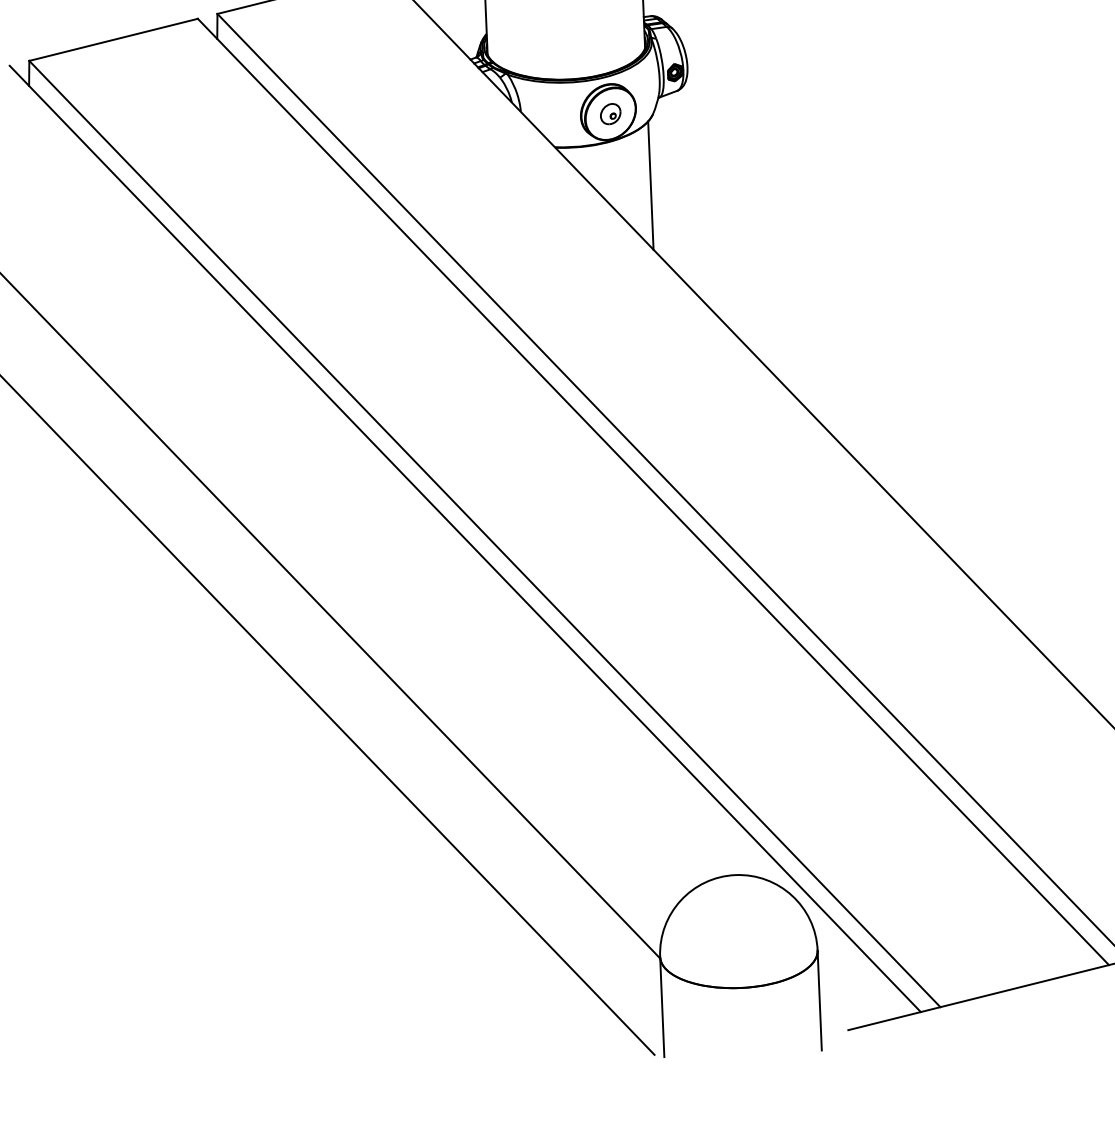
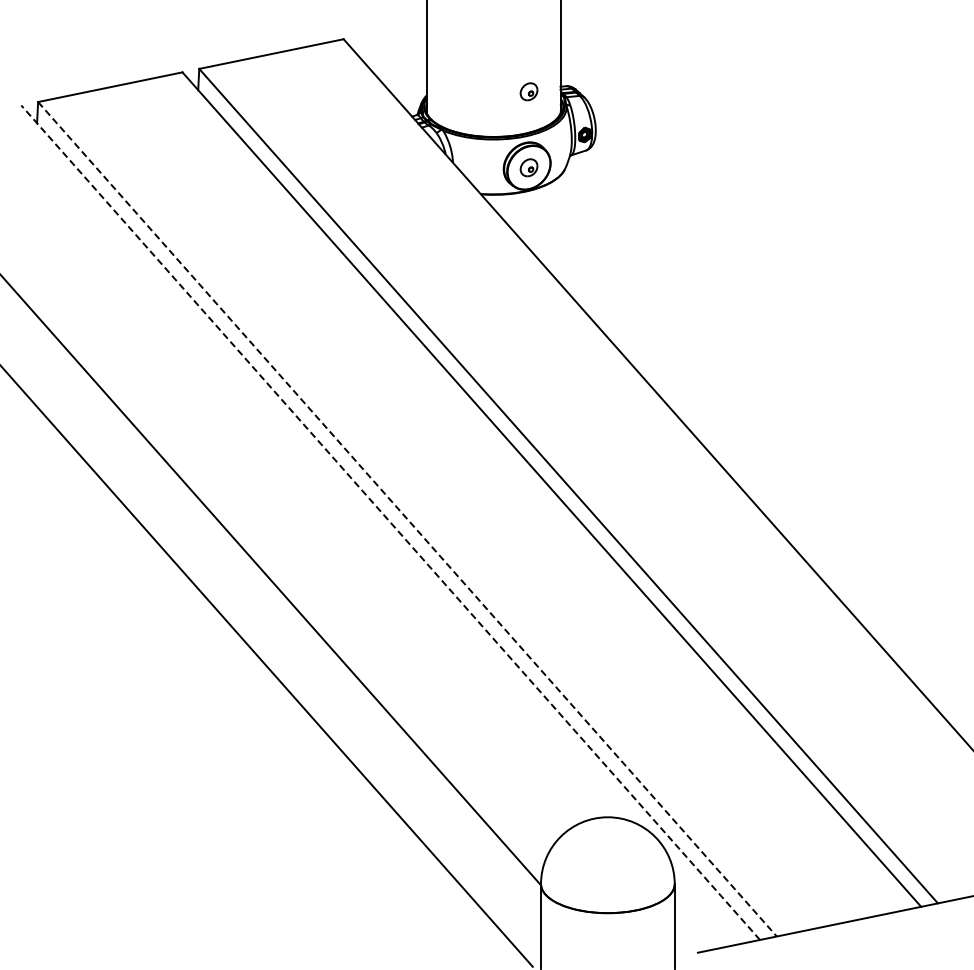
part: (606, 24) -> (528, 91), added
line: (650, 185) -> (560, 229), removed
line: (484, 534) -> (407, 519), solid -> dashed
line: (465, 538) -> (390, 522), solid -> dashed

